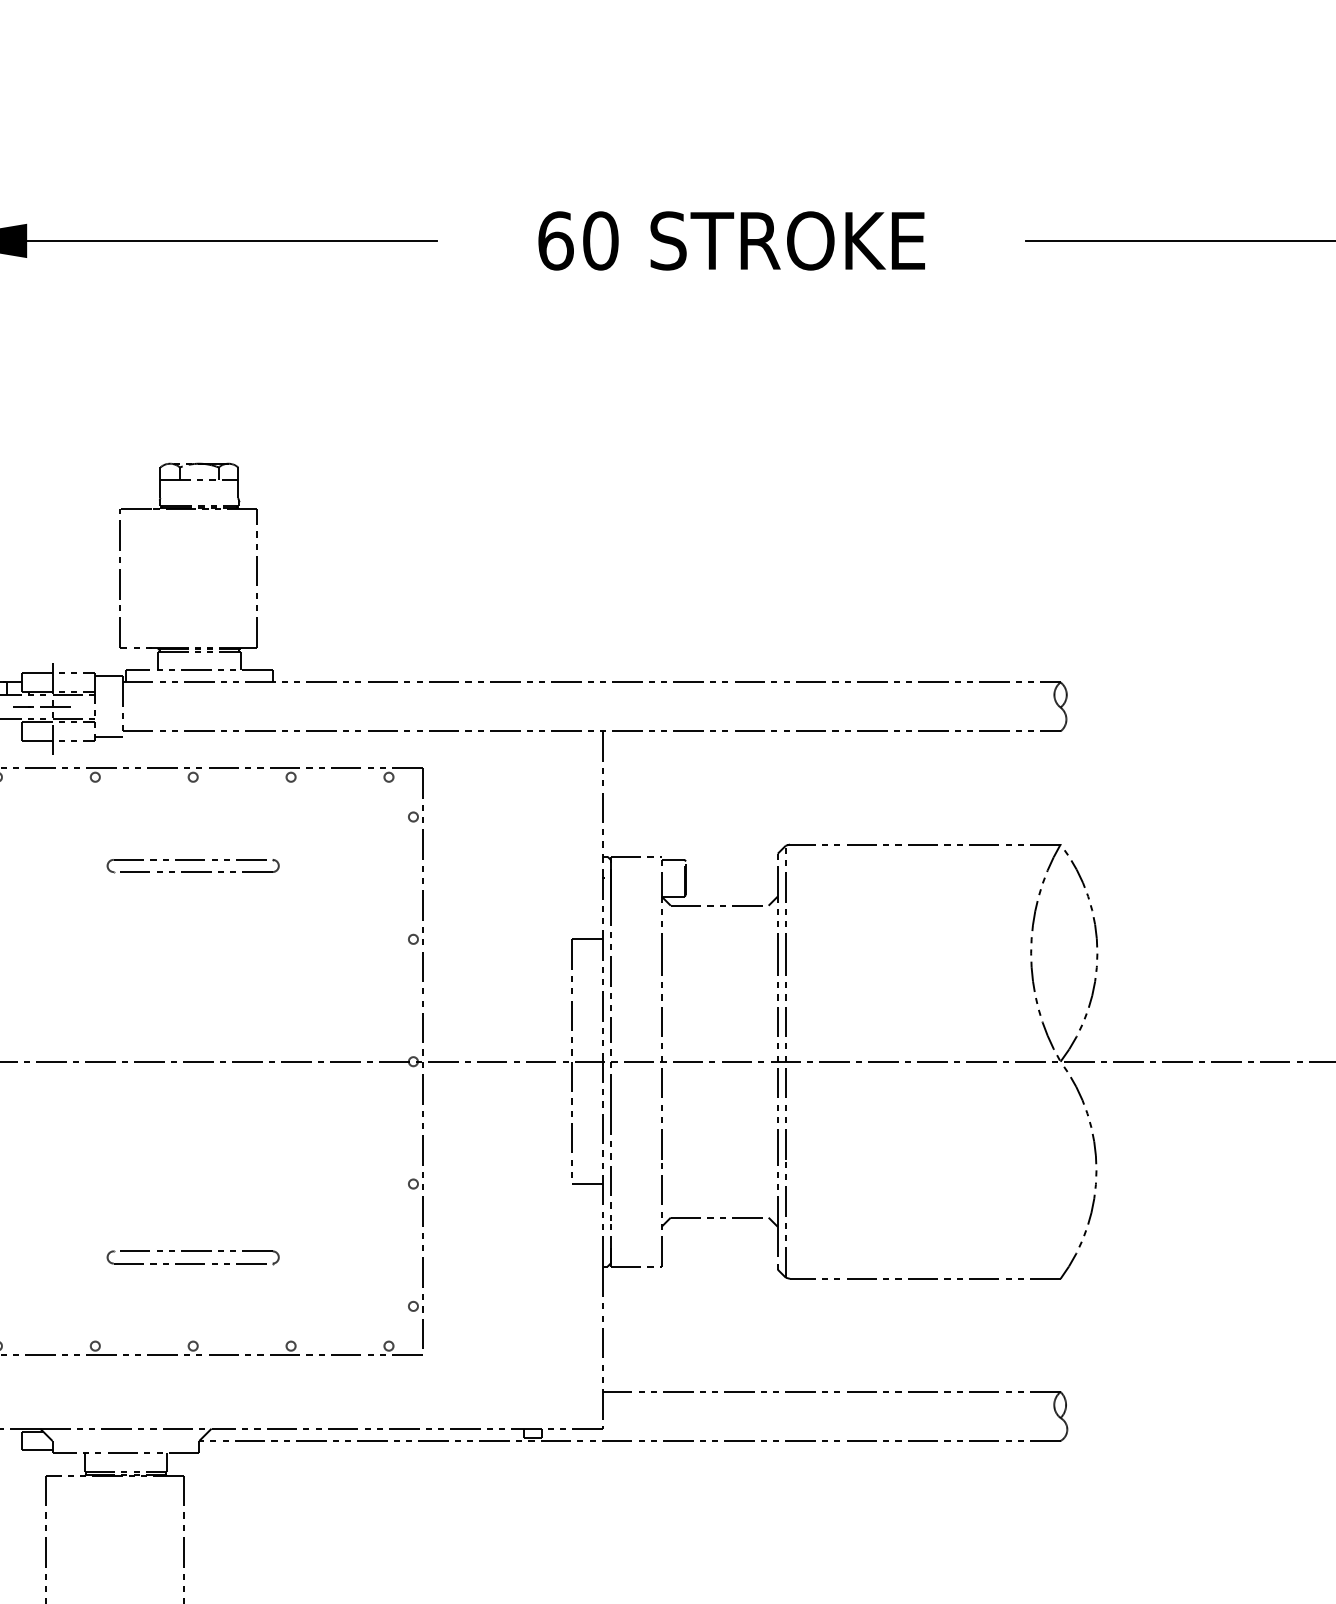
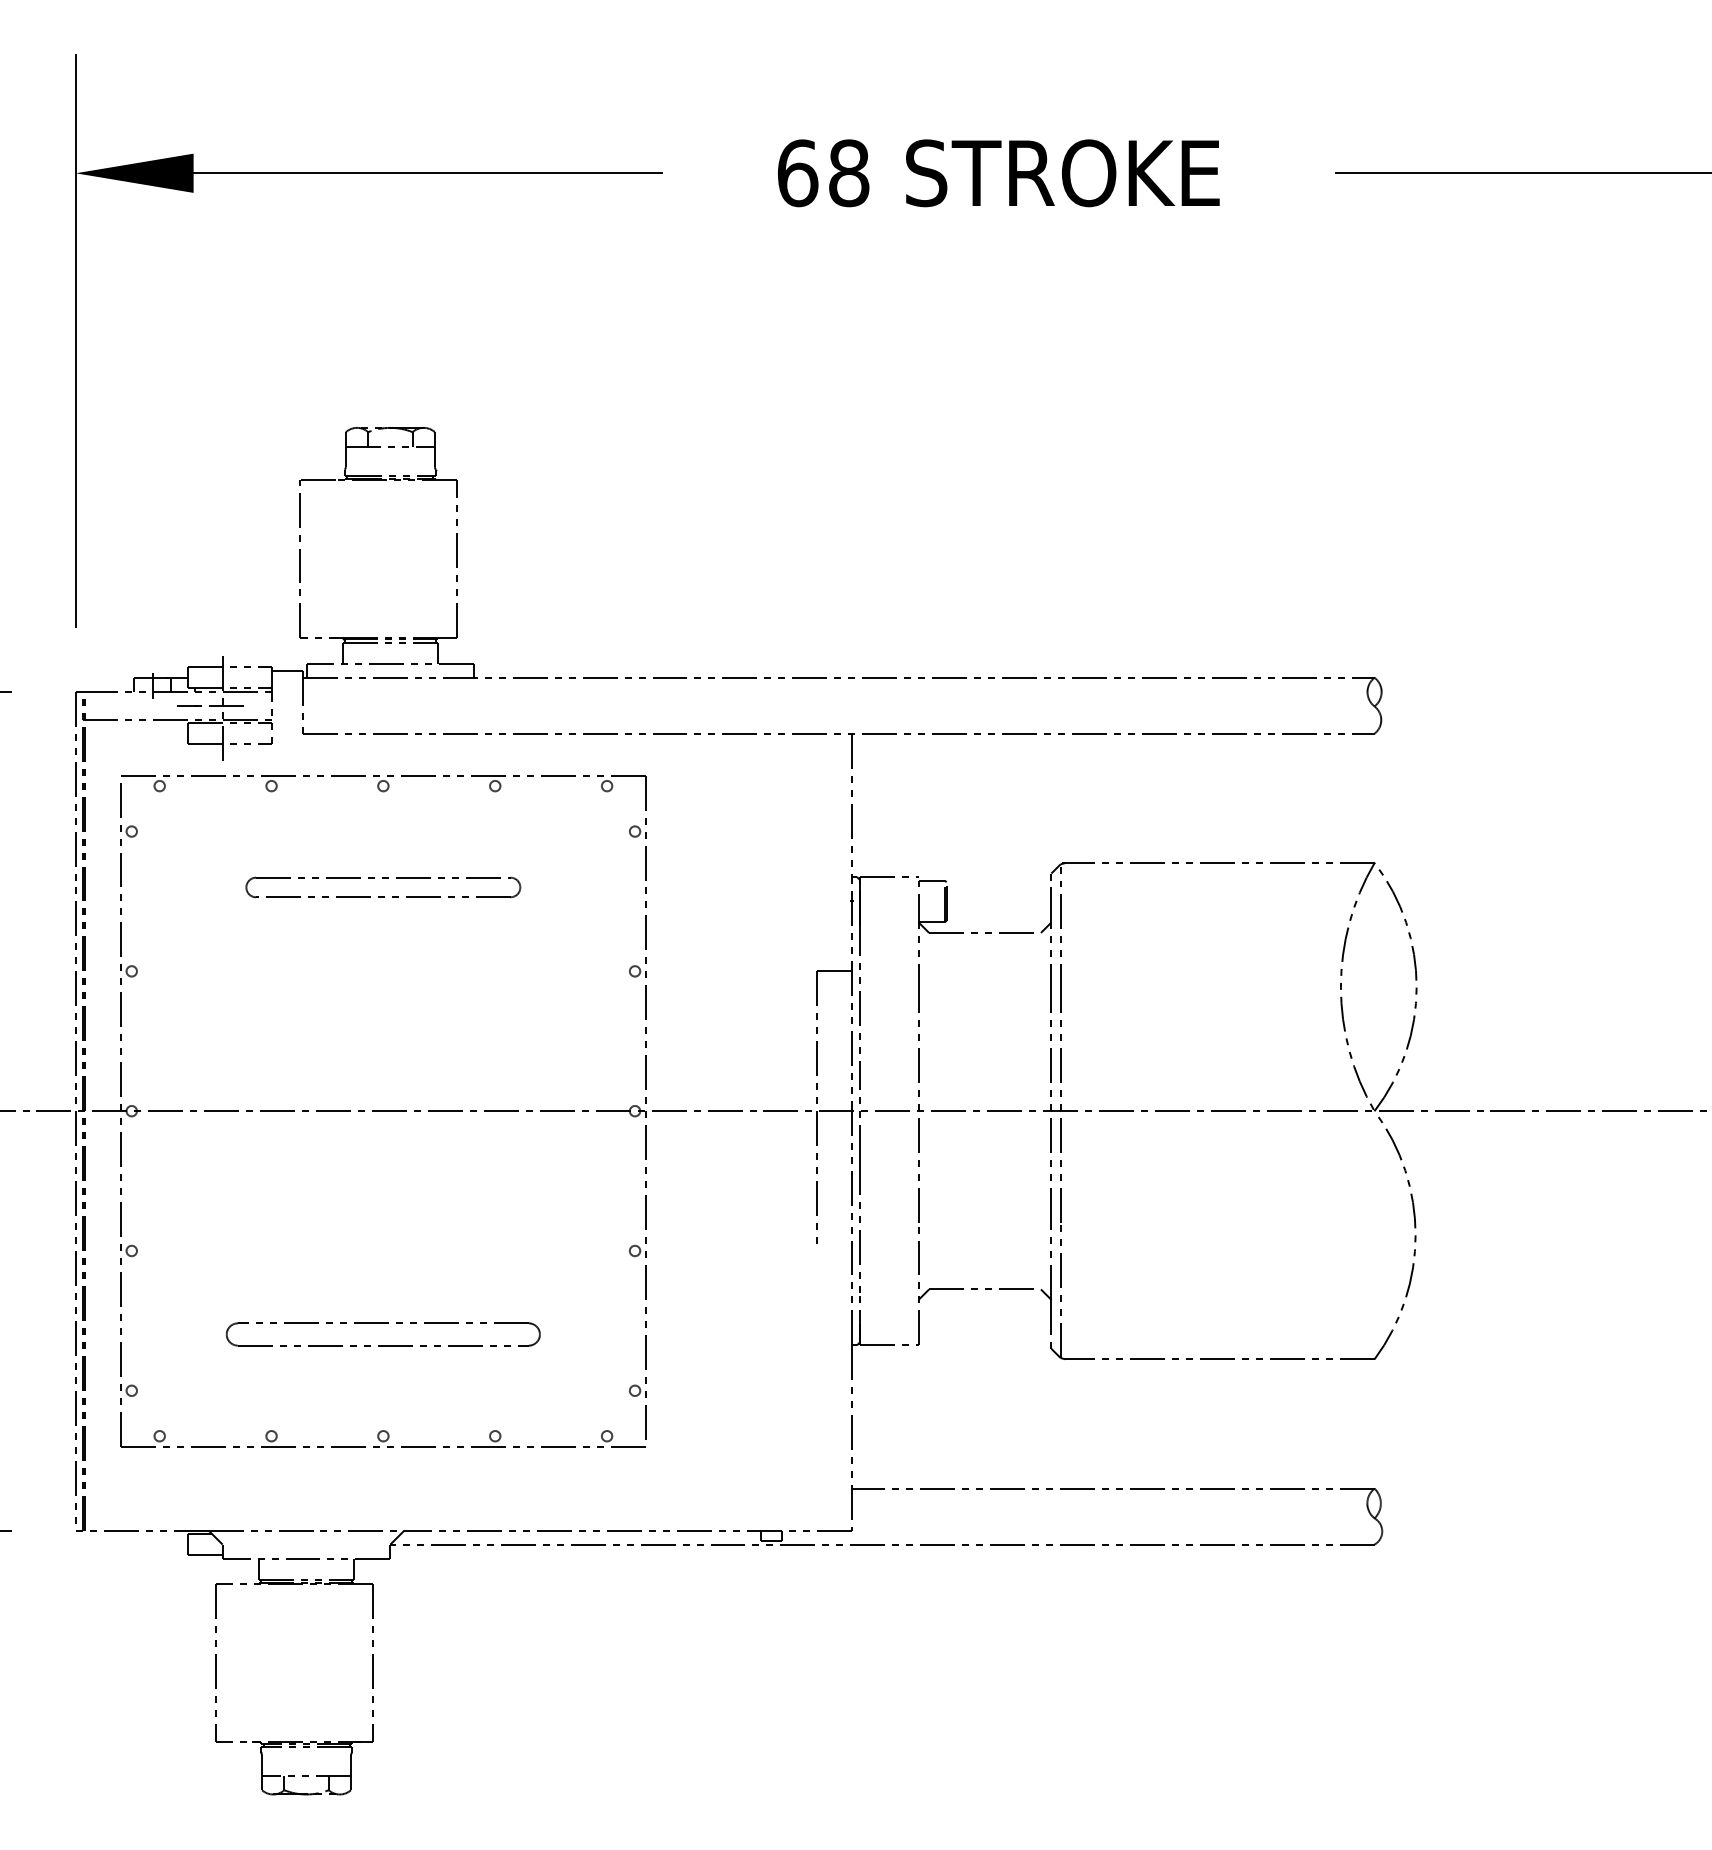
text: (601, 240) -> (849, 172), 60 -> 68
line: (109, 737) -> (287, 740), removed
part: (193, 865) -> (383, 887), size x1.4
line: (587, 1183) -> (833, 1250), removed
part: (193, 1258) -> (383, 1335), size x1.6

